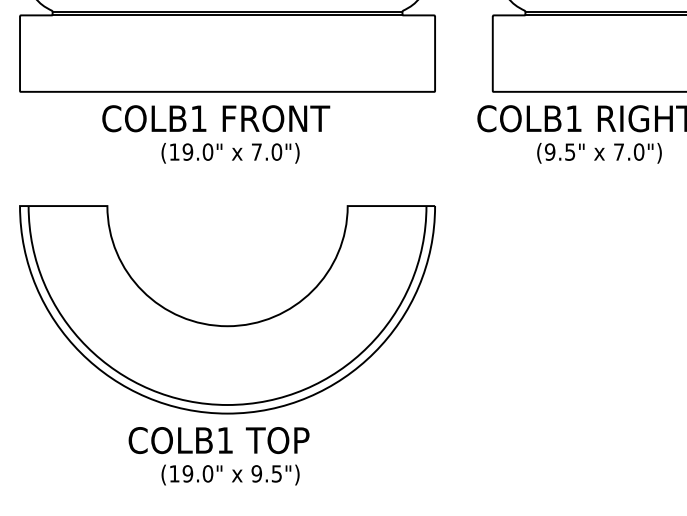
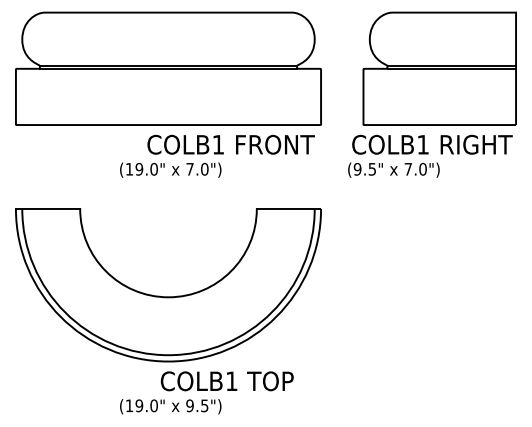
text: (215, 118) -> (230, 144), moved
text: (598, 152) -> (393, 169), moved
text: (218, 440) -> (226, 381), moved

